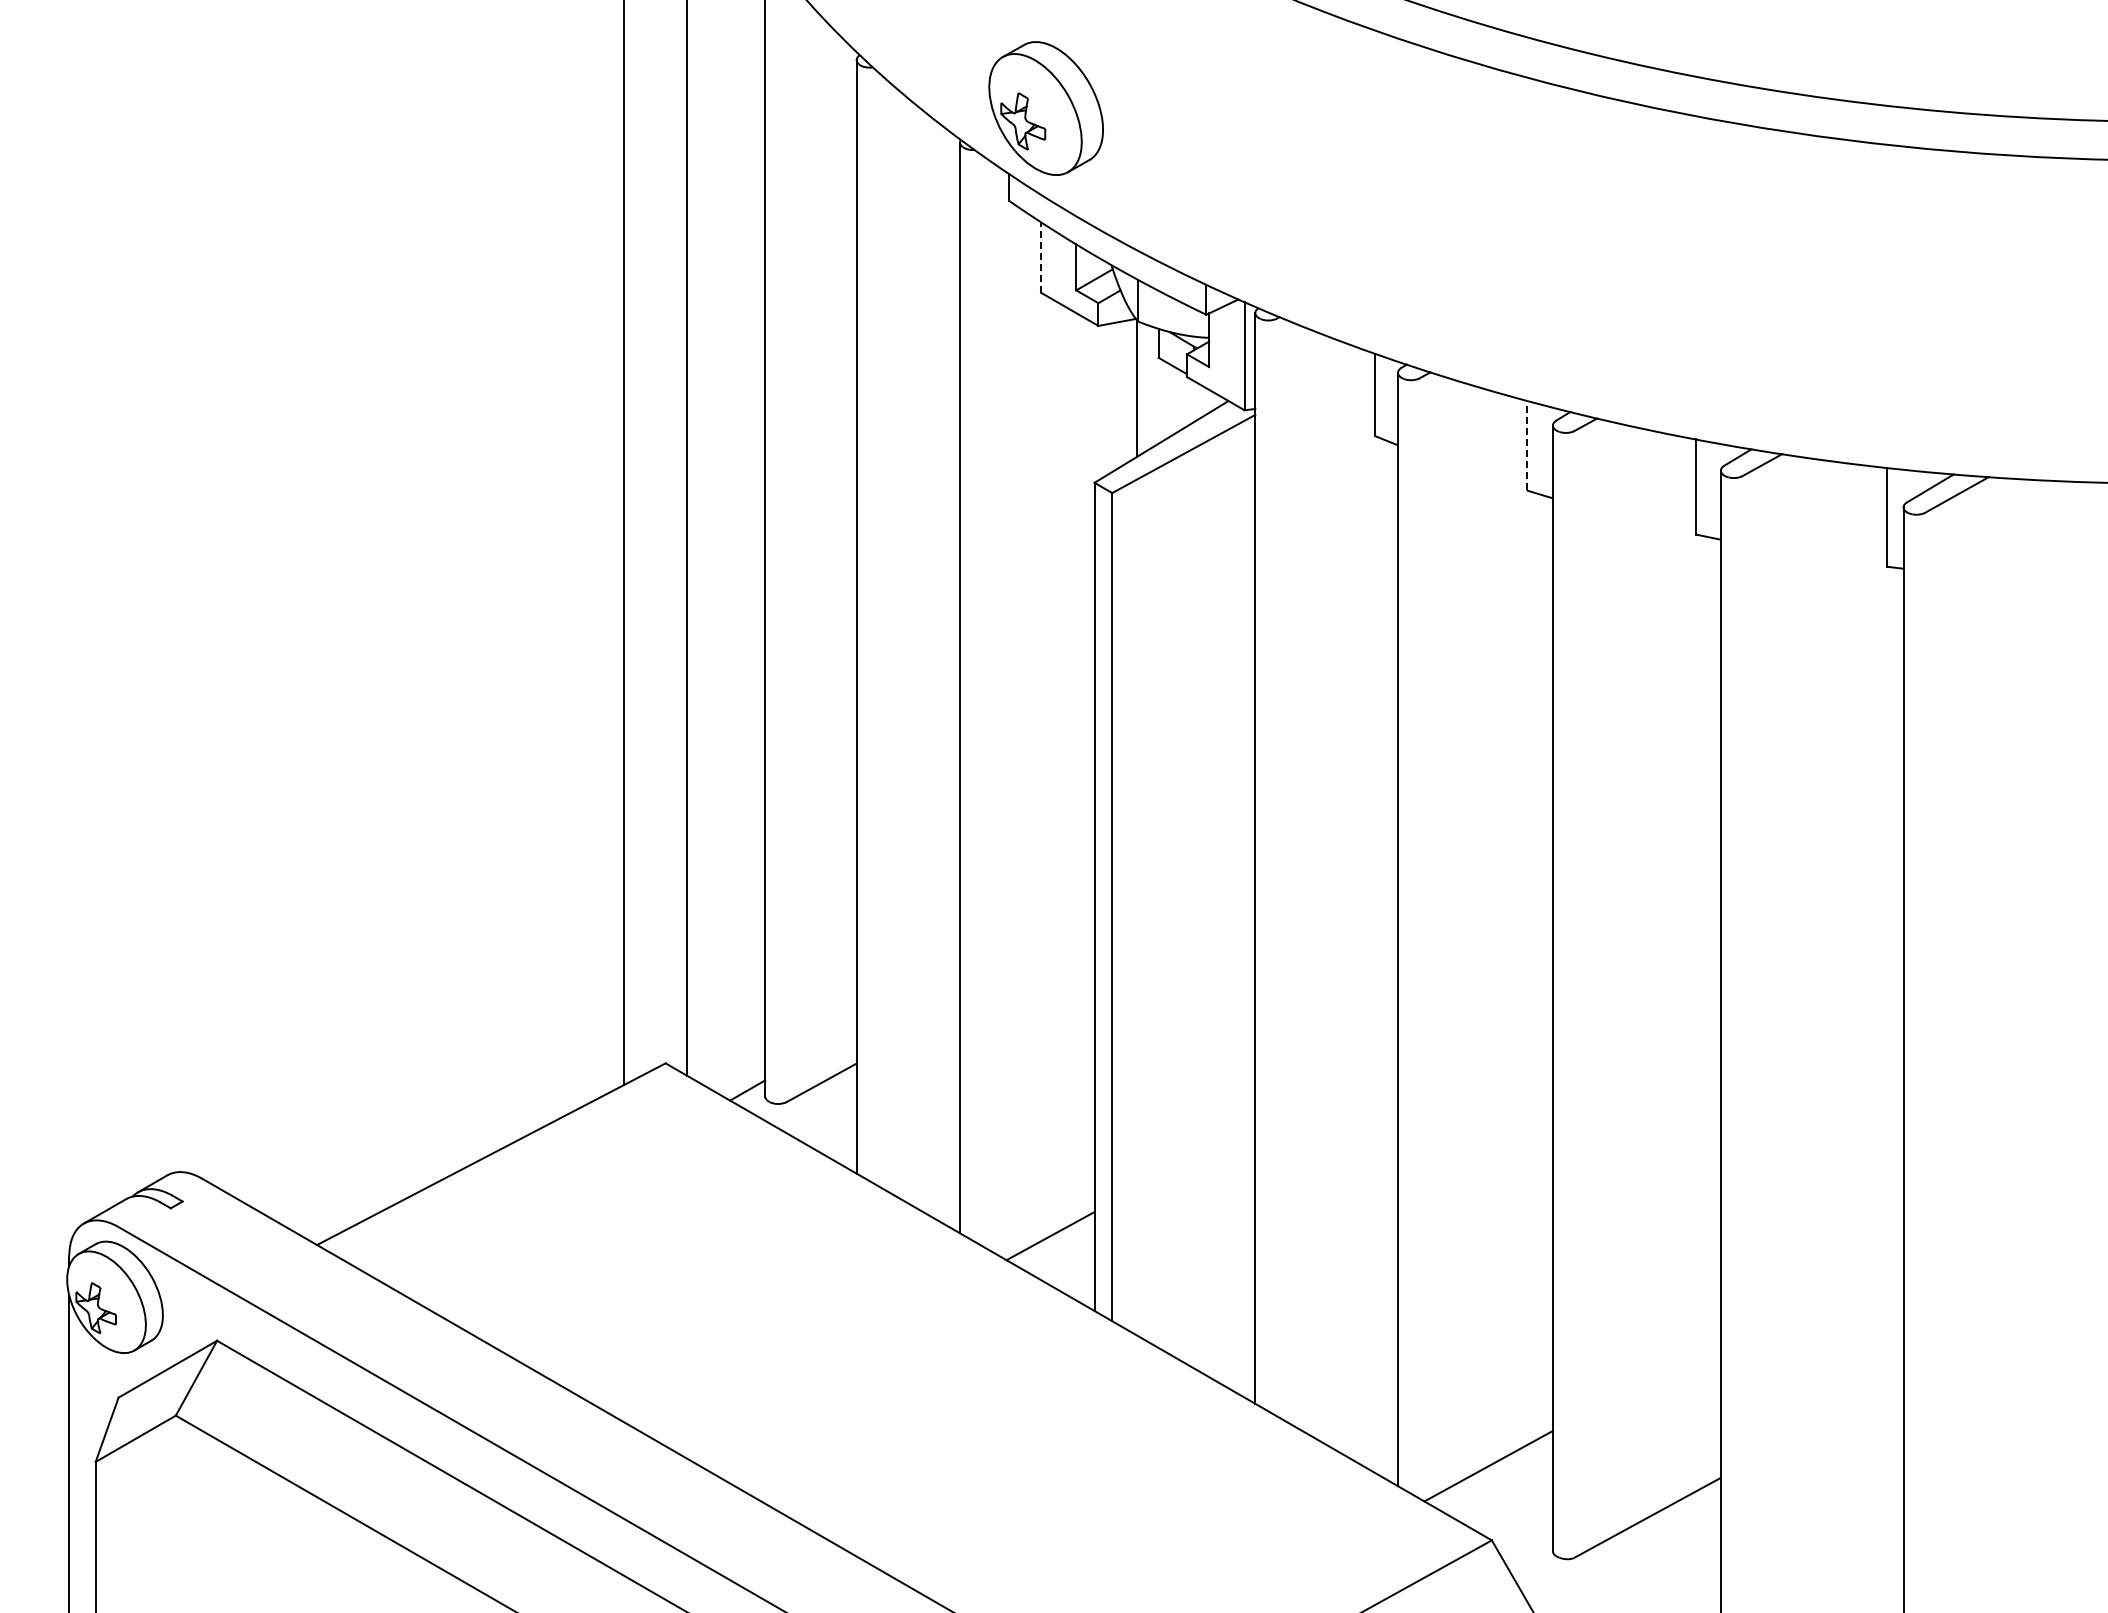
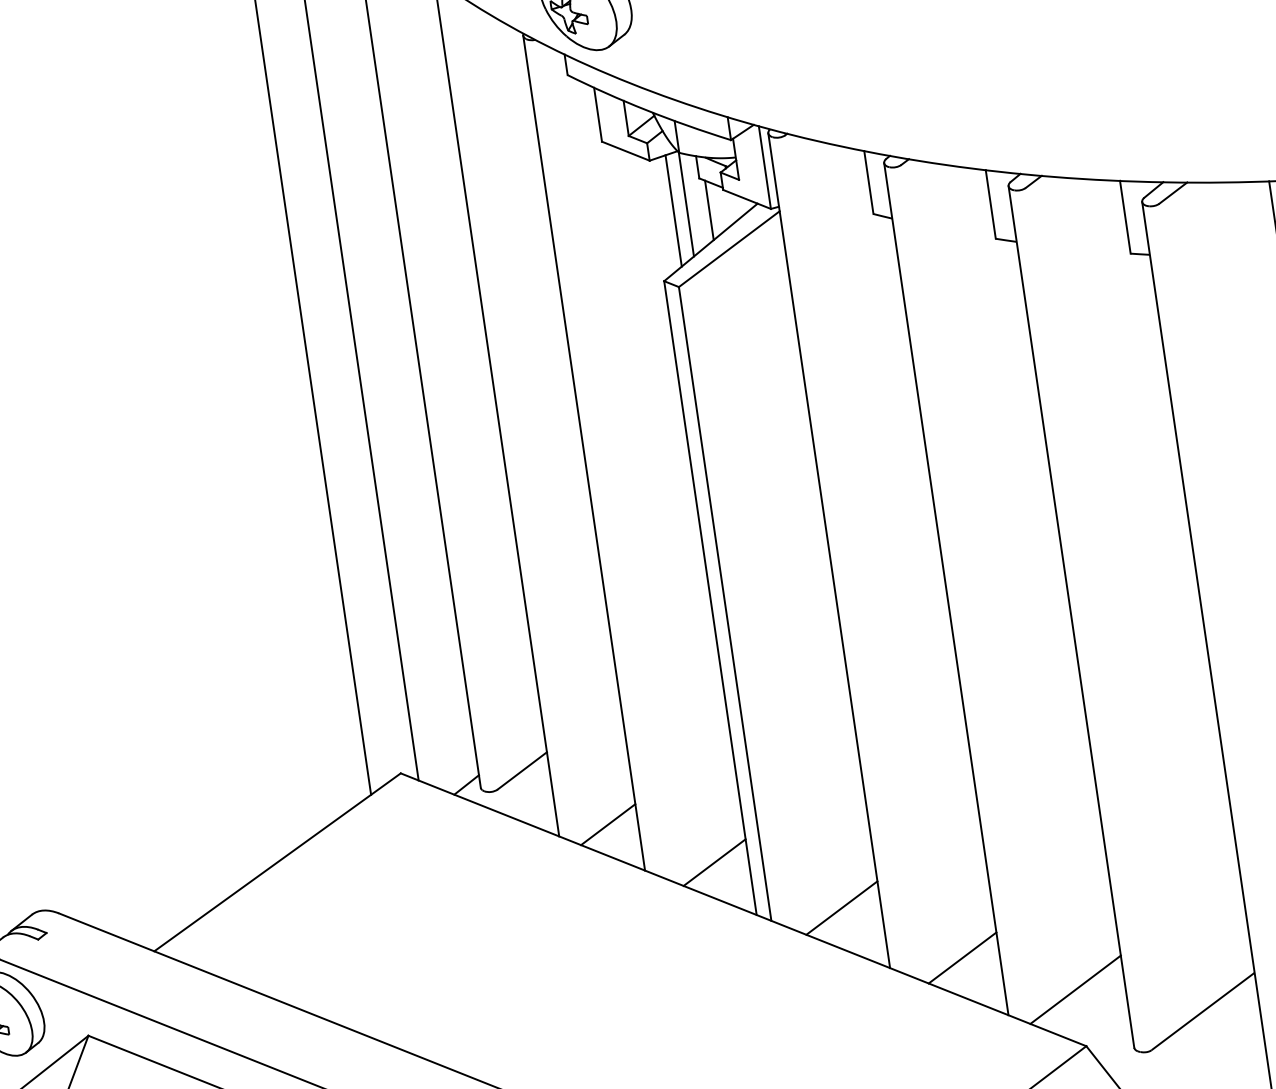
line: (1040, 257) -> (597, 114), dashed -> solid
line: (1119, 394) -> (673, 210), added
line: (1165, 400) -> (709, 210), added
line: (1526, 445) -> (990, 204), dashed -> solid
line: (921, 1167) -> (608, 824), added
line: (1204, 1317) -> (841, 907), added
line: (1349, 1404) -> (962, 958), added

